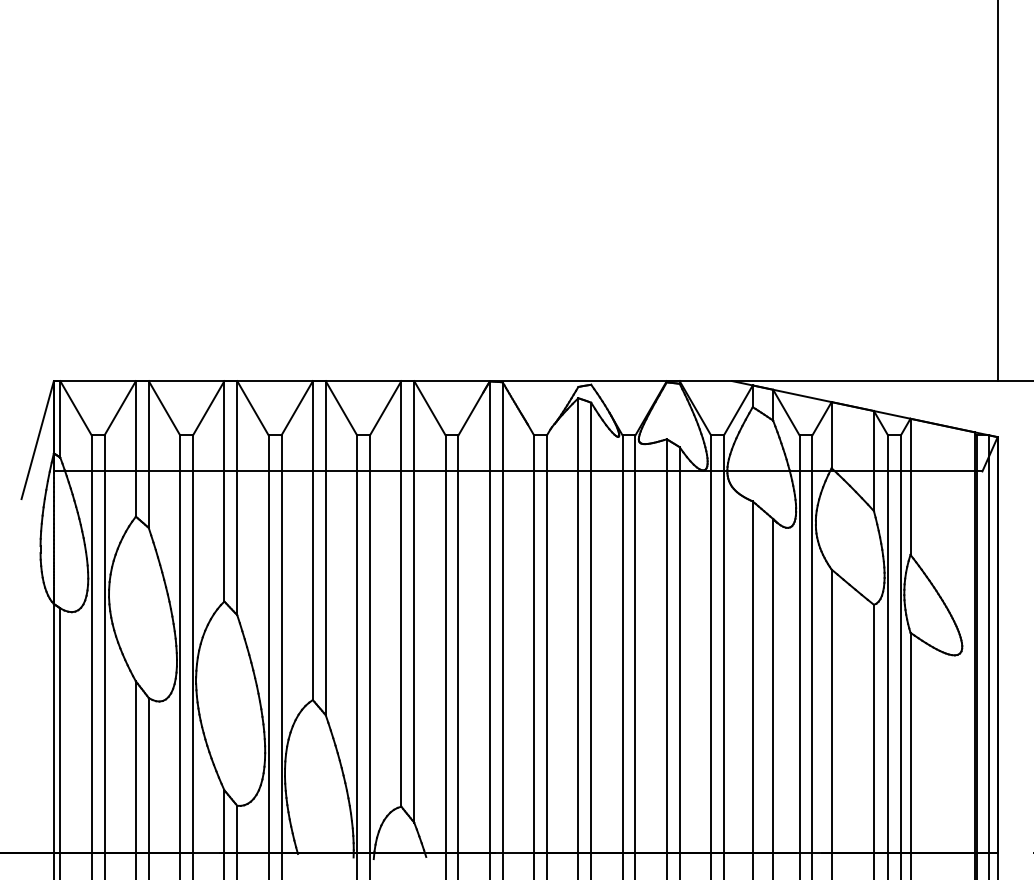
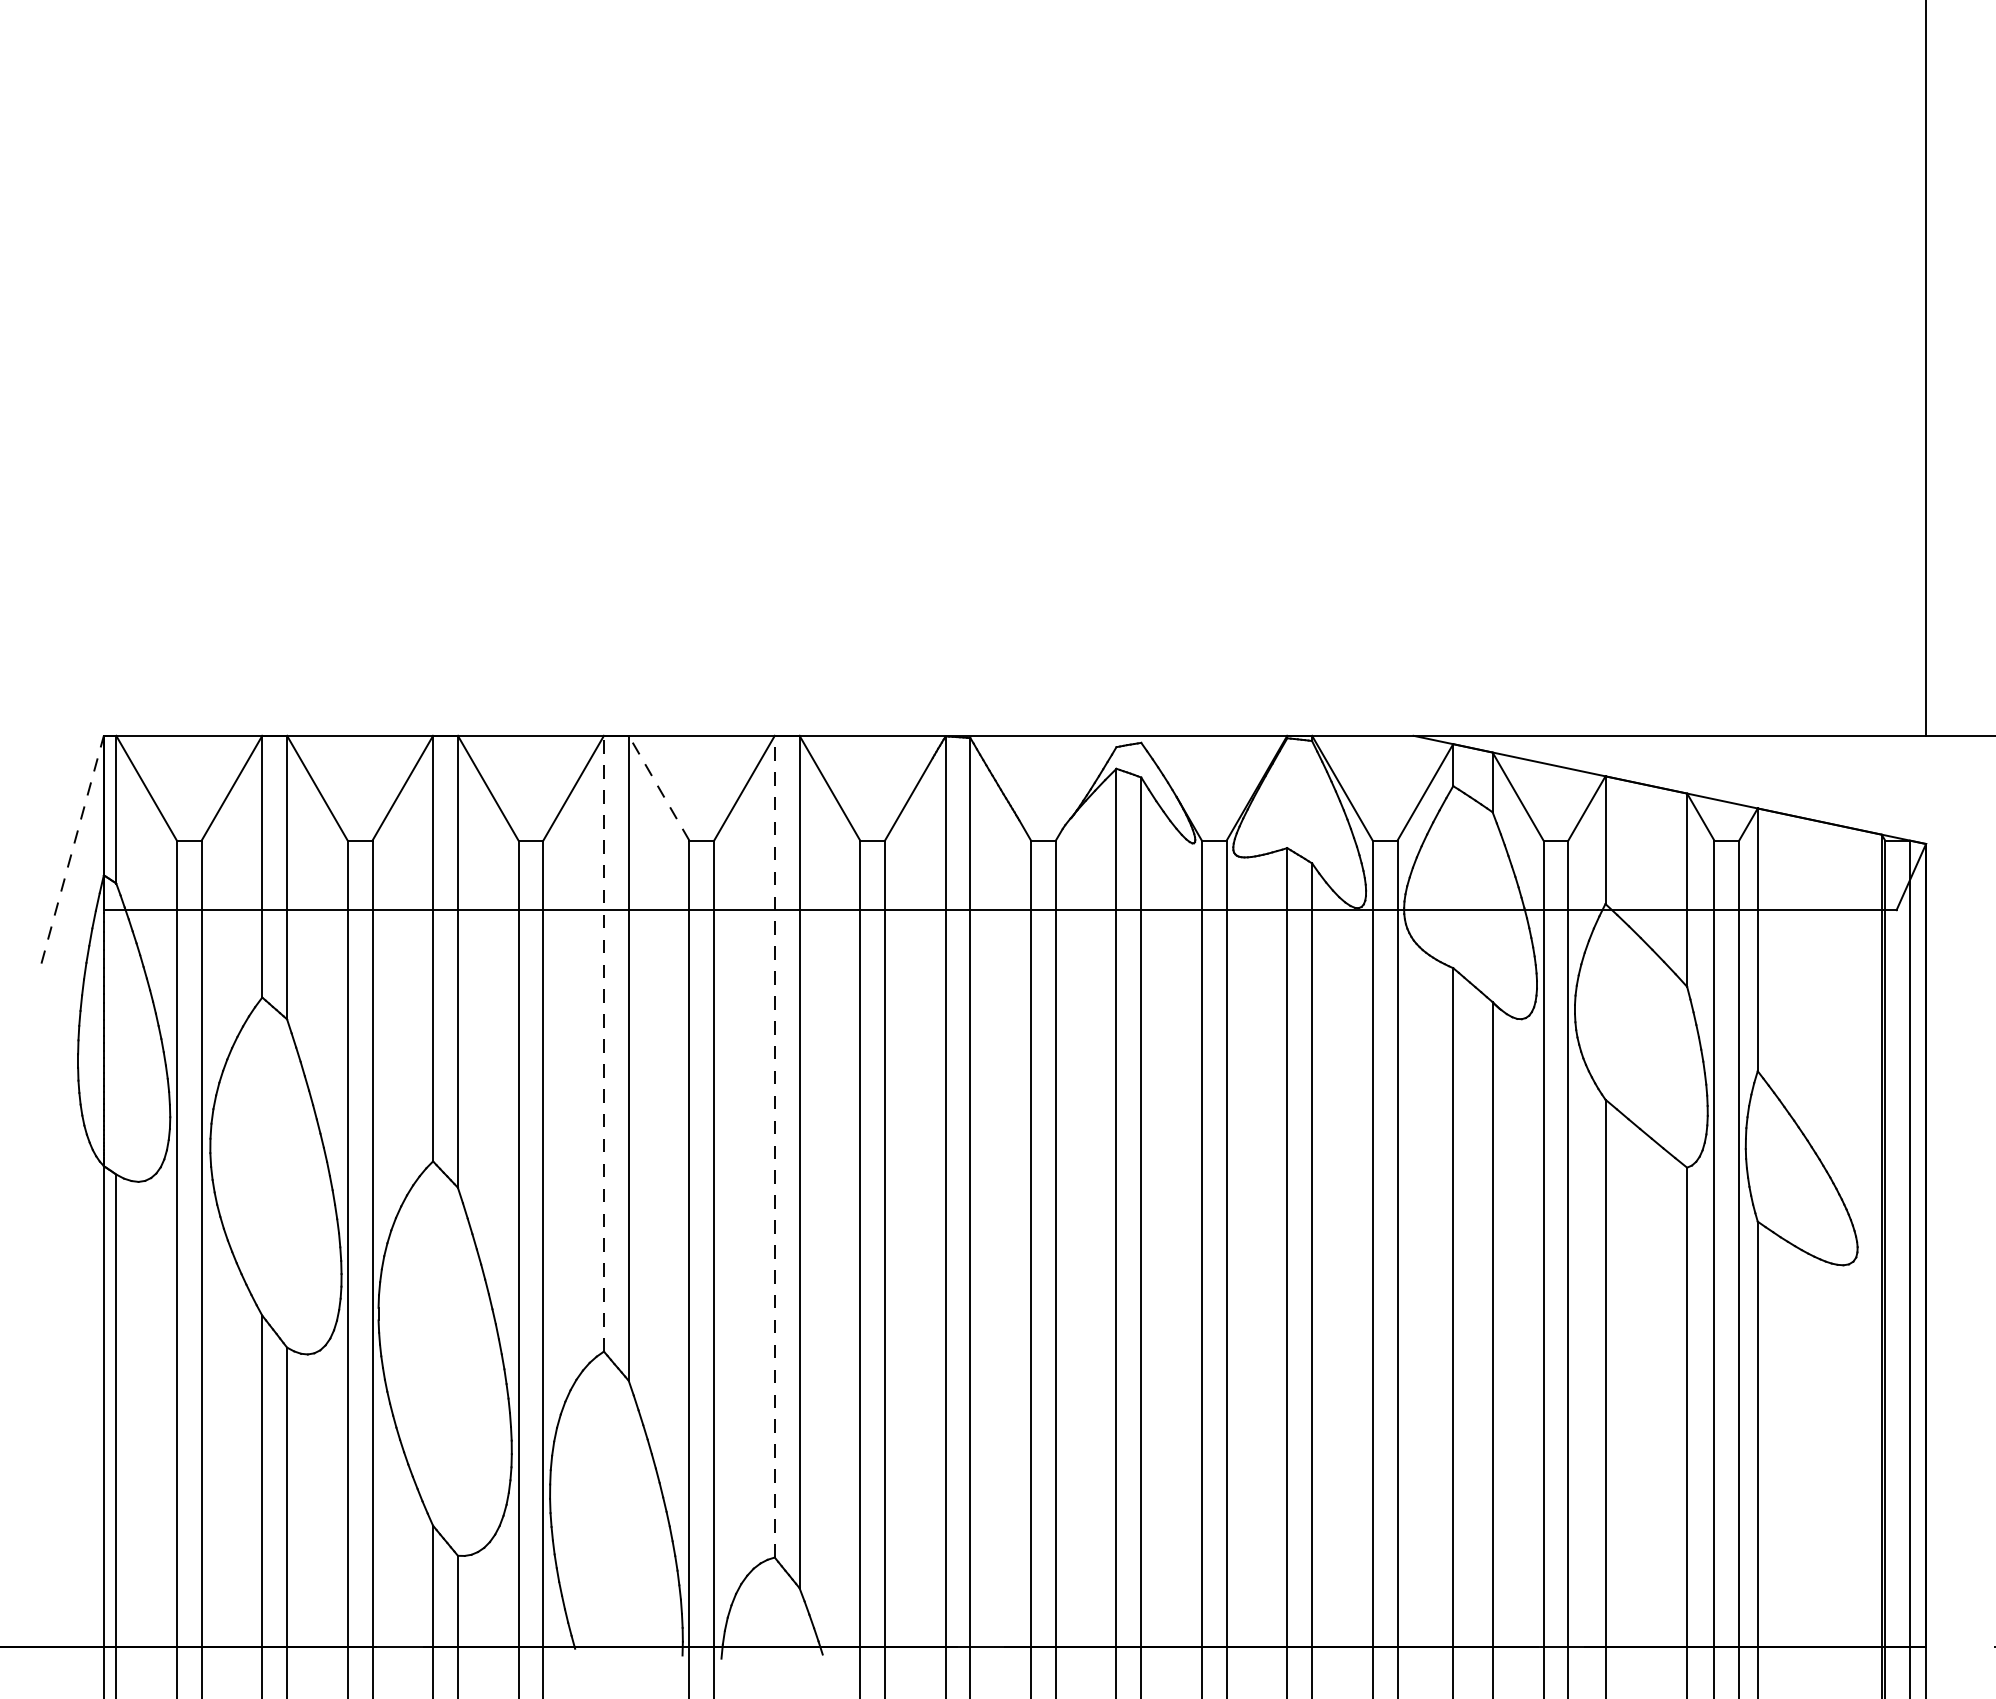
line: (341, 407) -> (659, 786), solid -> dashed
line: (37, 439) -> (72, 848), solid -> dashed
line: (312, 540) -> (603, 1043), solid -> dashed
line: (401, 593) -> (775, 1145), solid -> dashed

